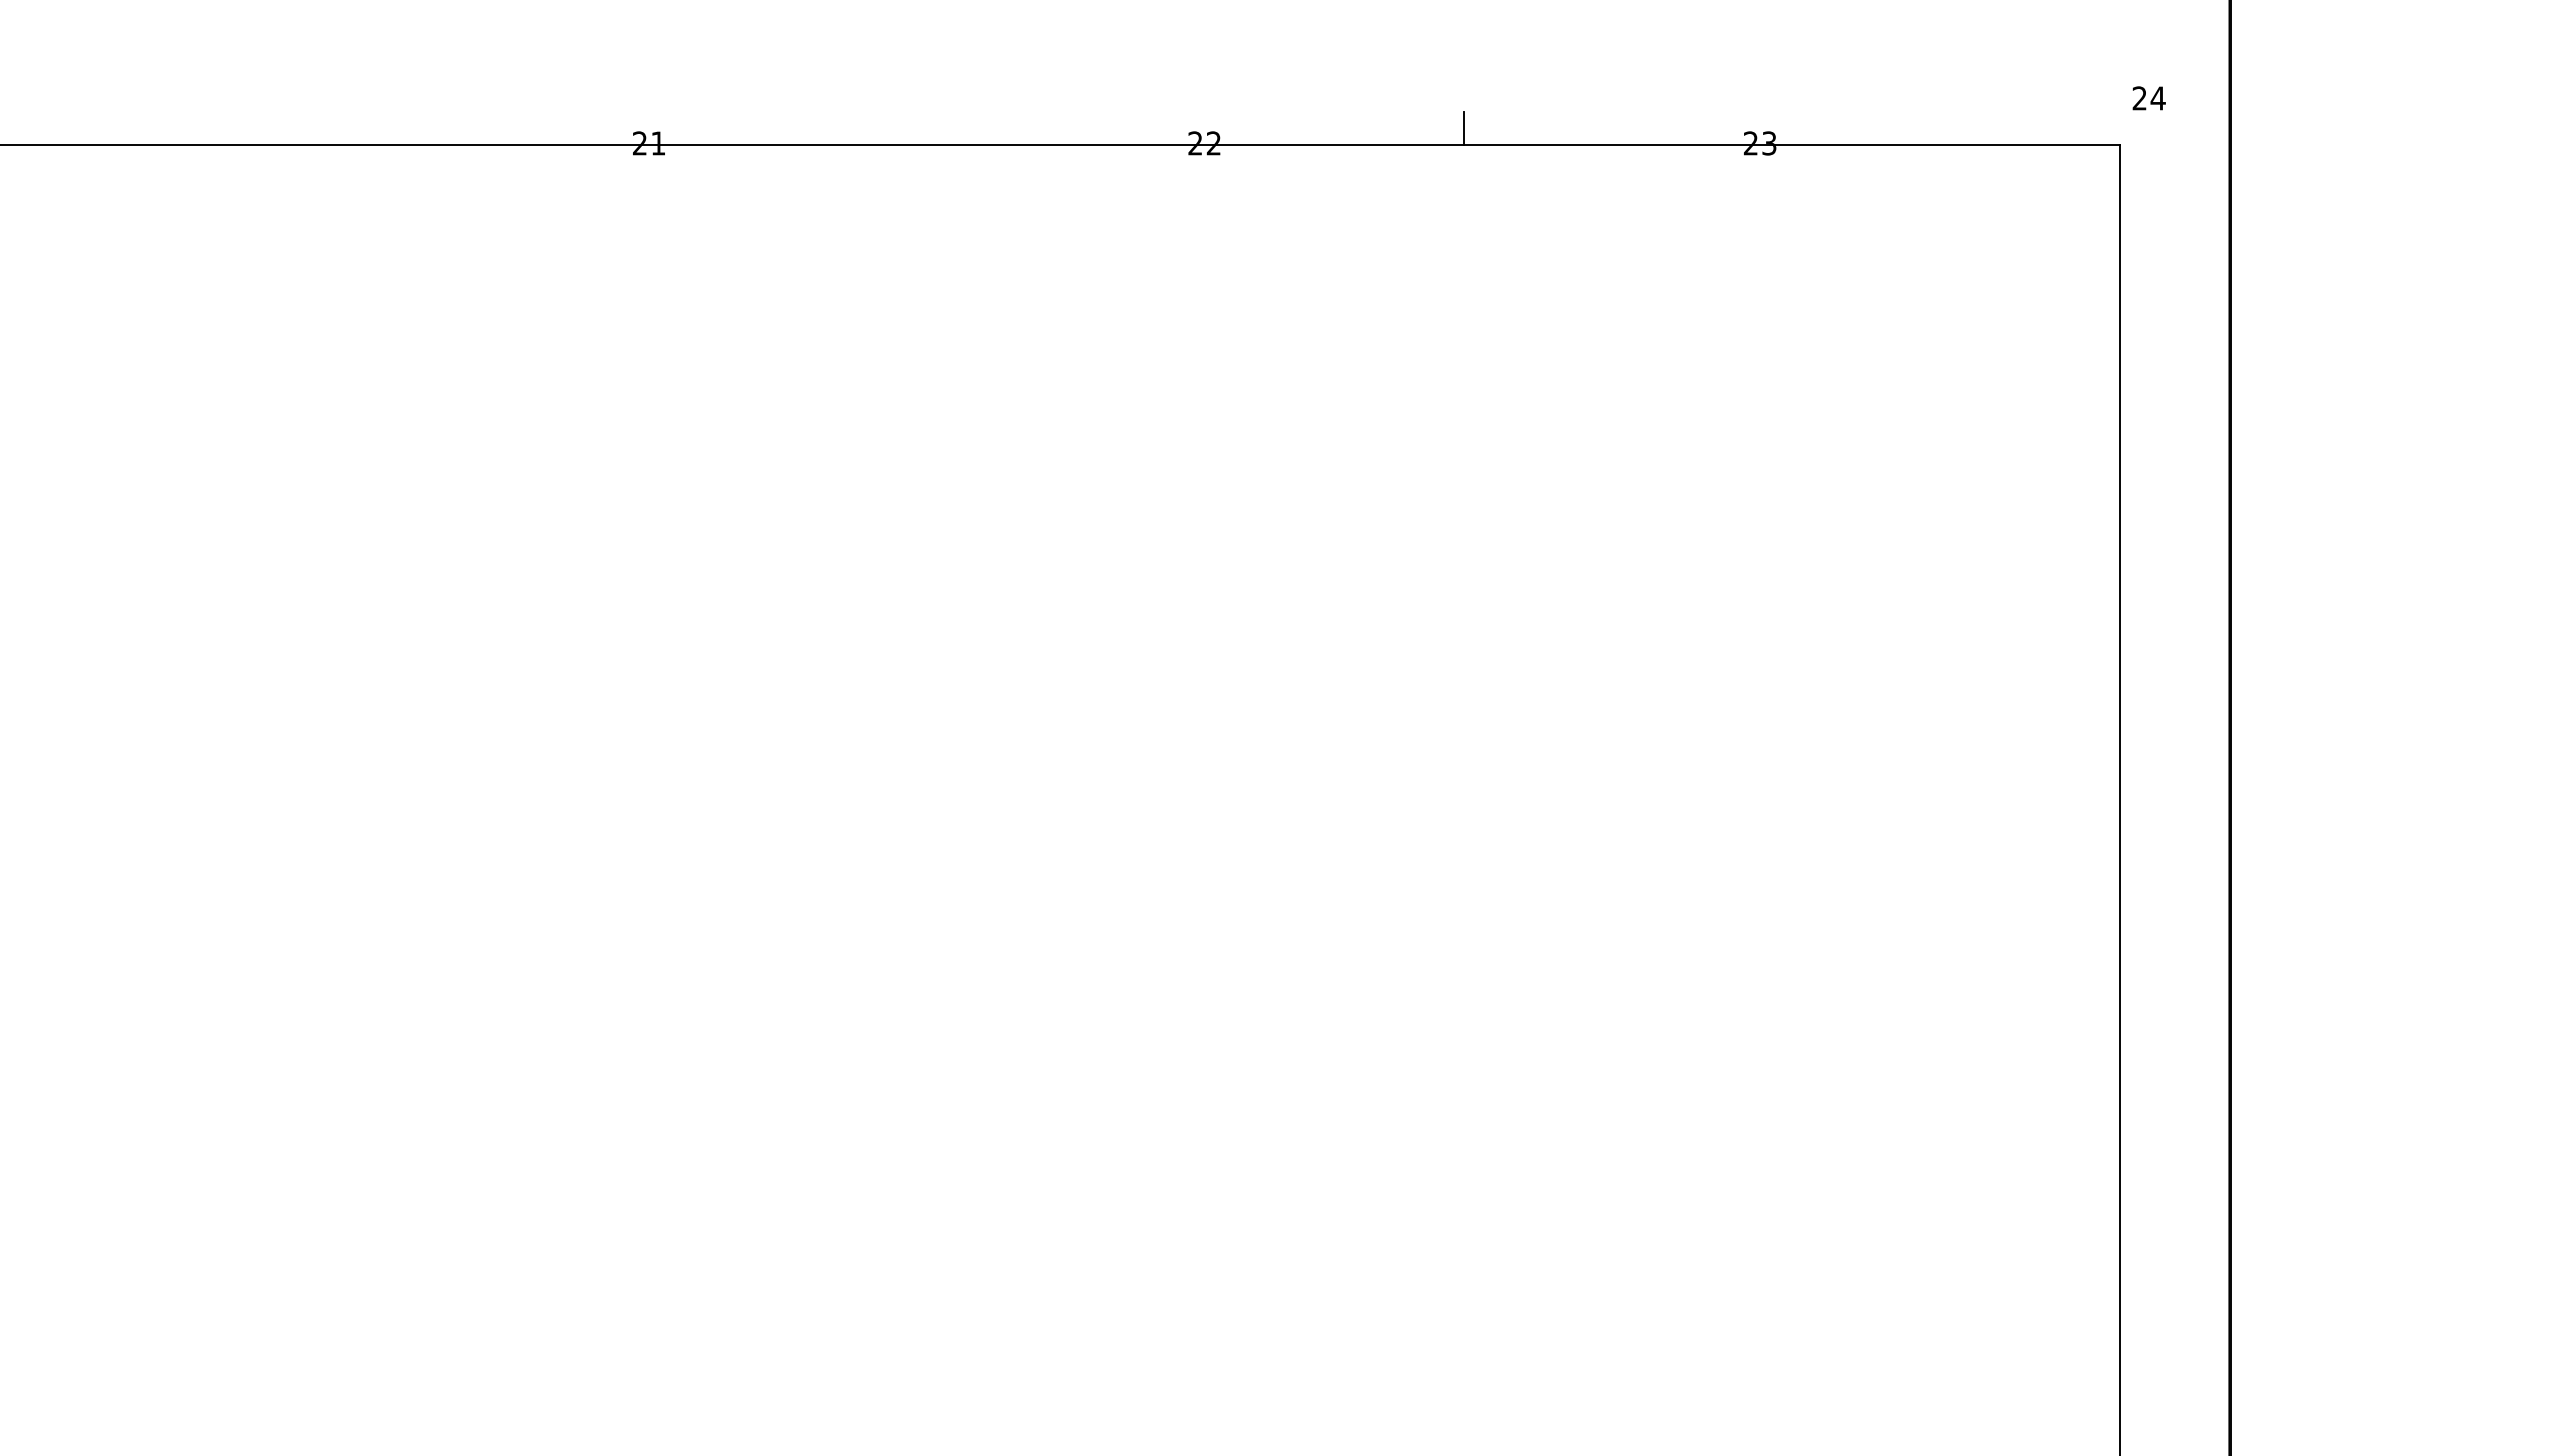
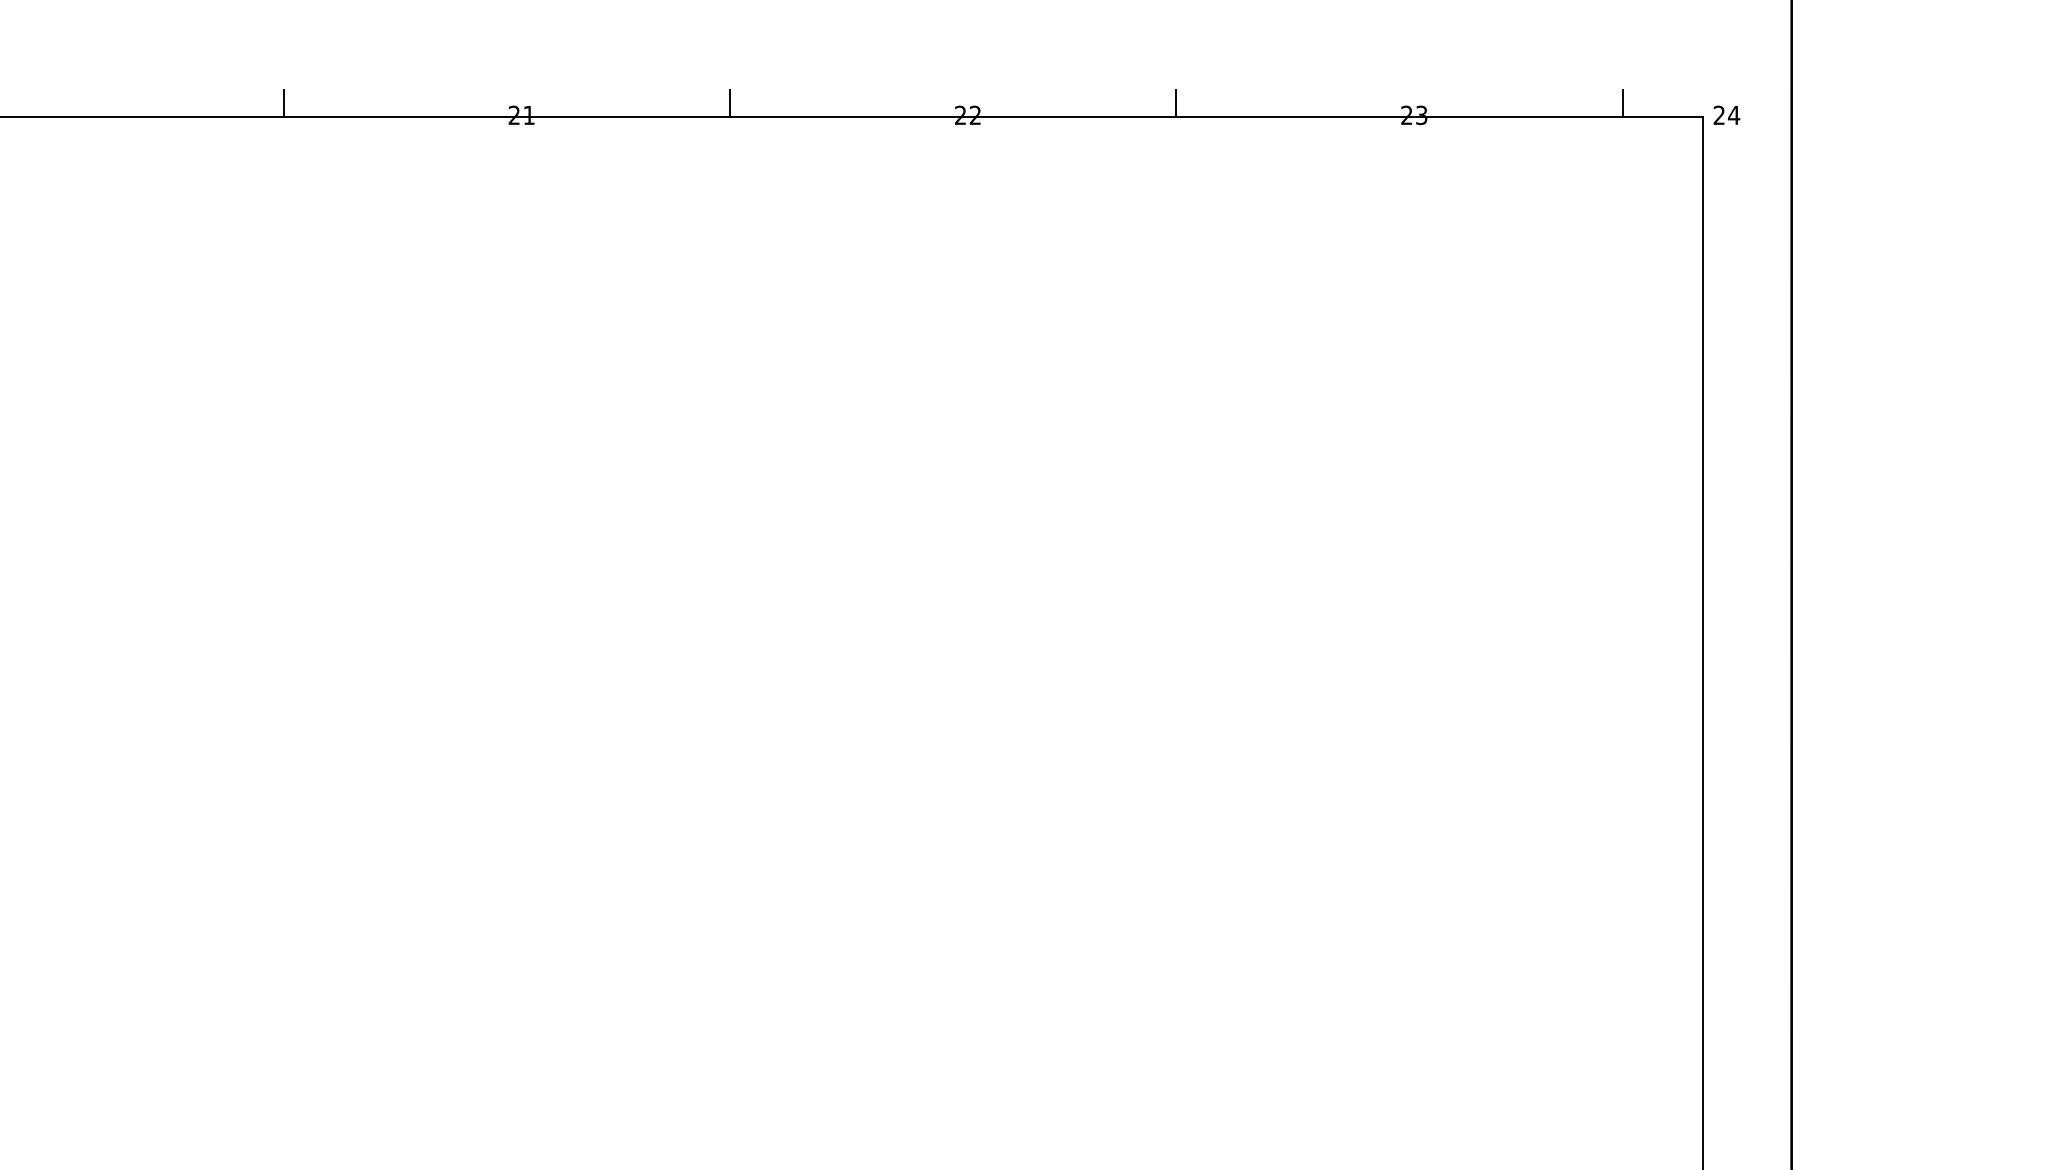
text: (2148, 98) -> (1726, 115), moved
line: (353, 128) -> (284, 103), added
line: (908, 128) -> (730, 103), added
line: (2019, 128) -> (1622, 103), added

